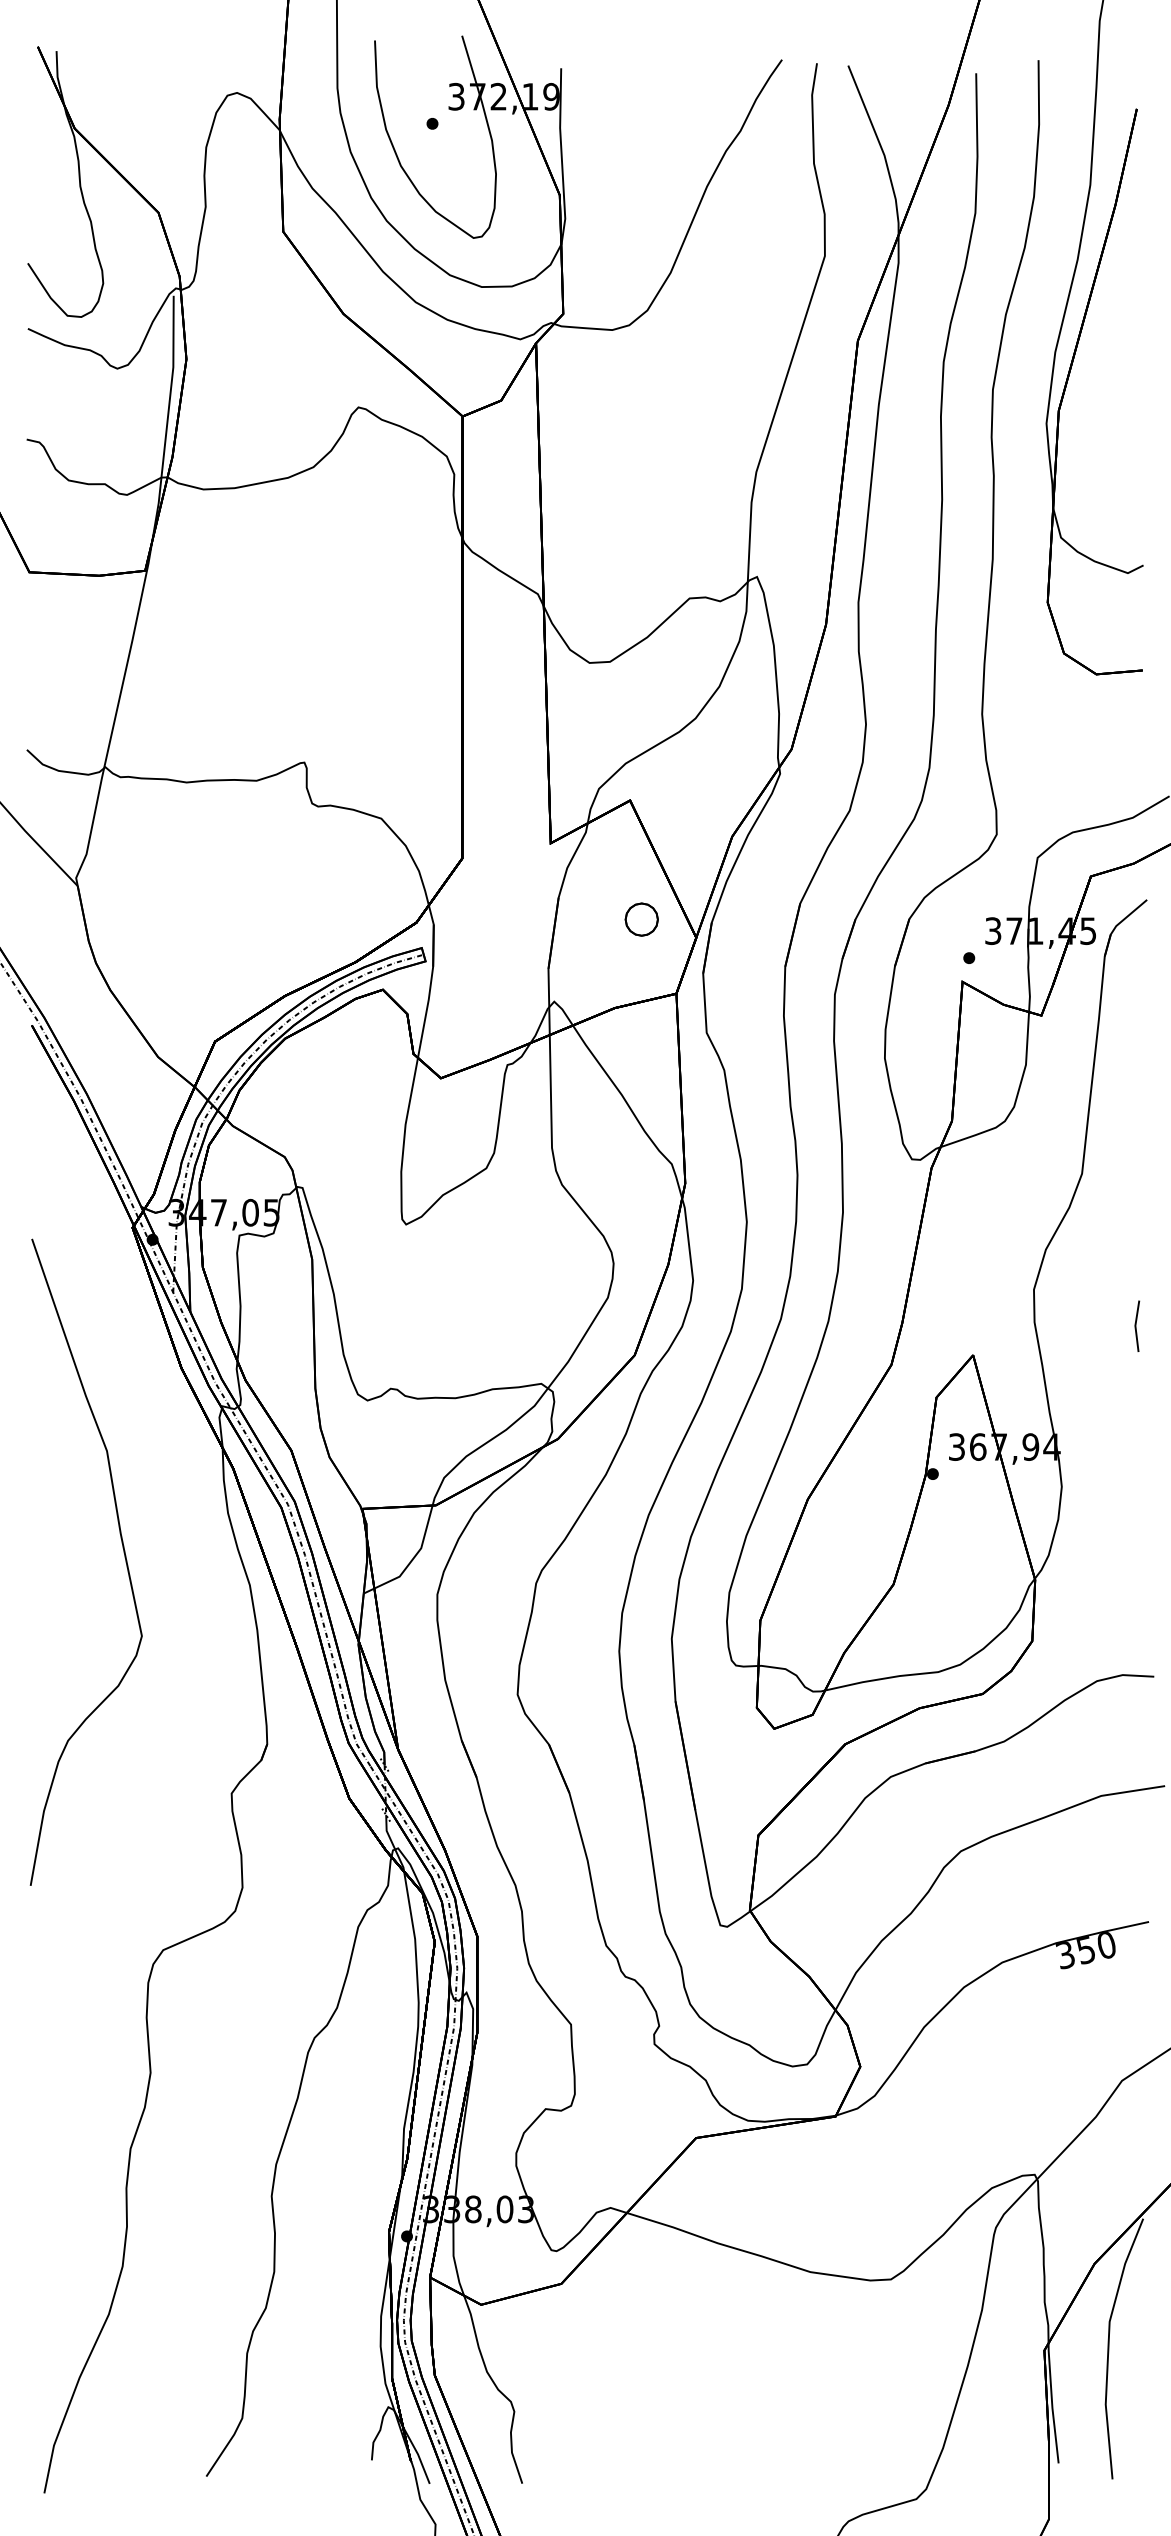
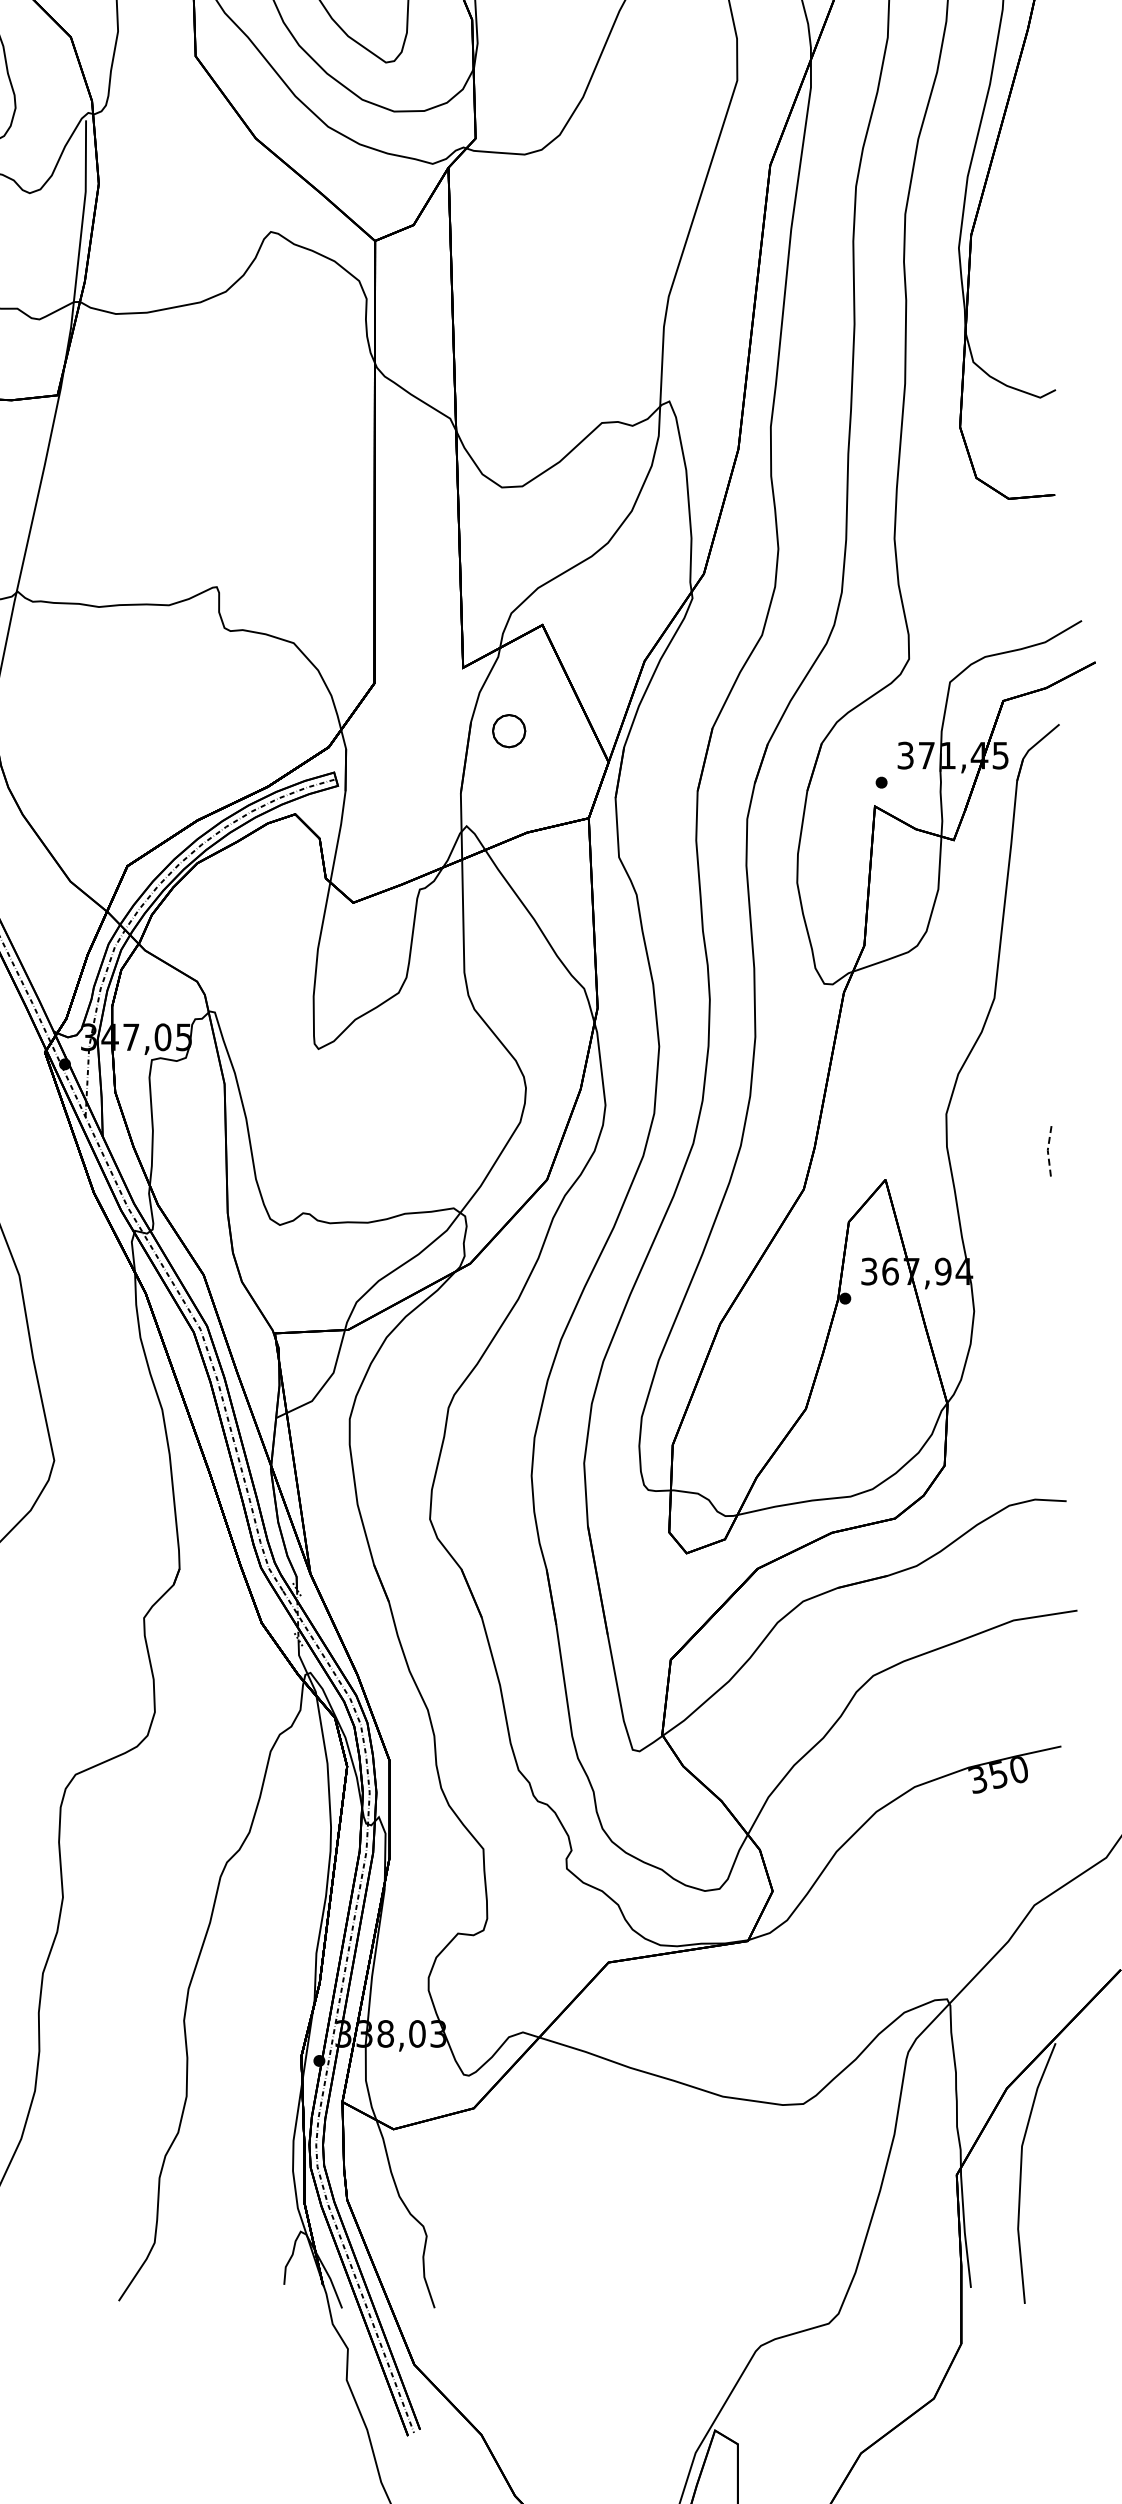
part: (641, 919) -> (508, 731), moved
line: (1135, 1325) -> (1047, 1150), solid -> dashed

